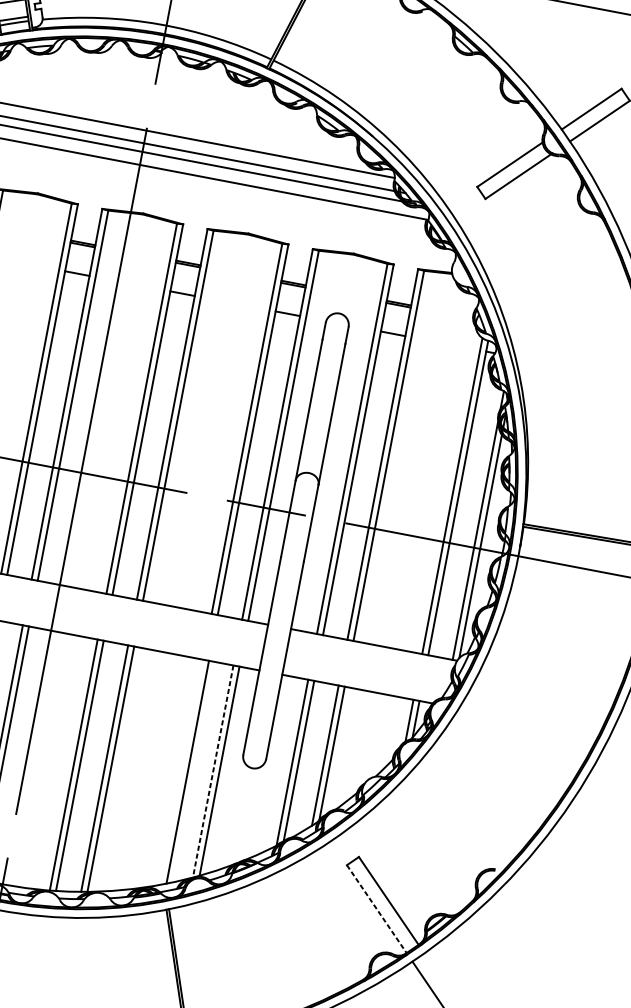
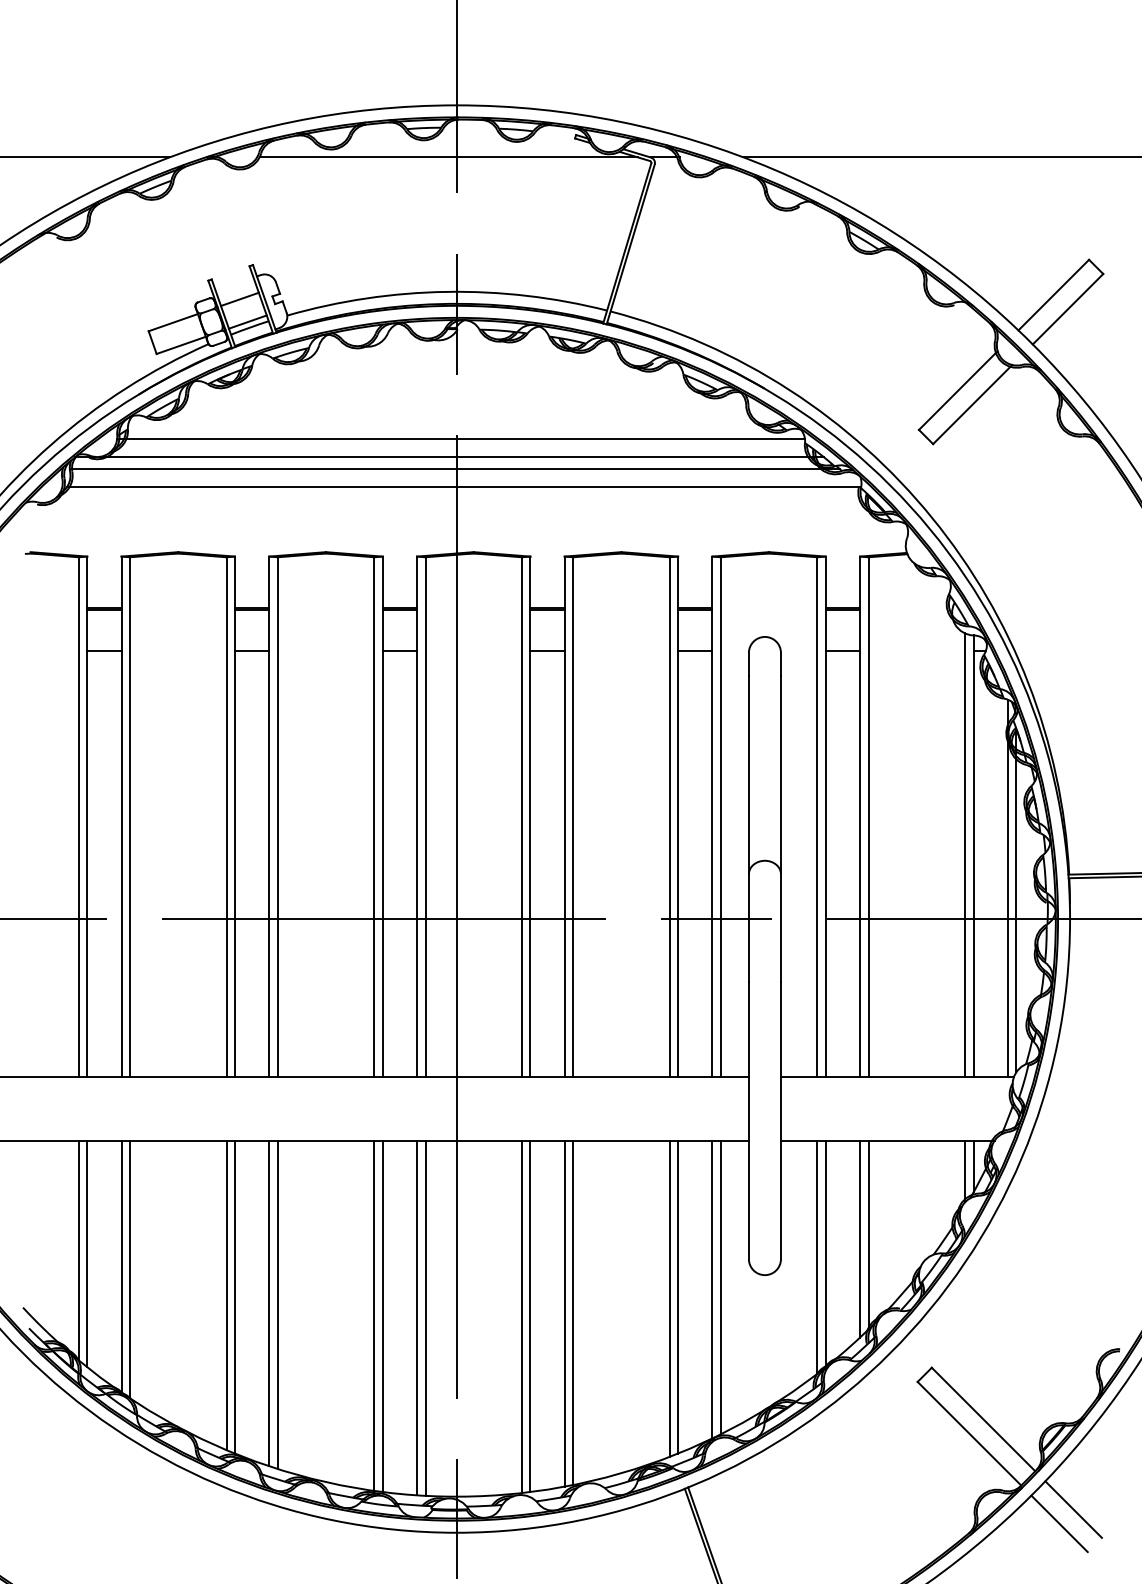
line: (213, 771) -> (712, 1289), dashed -> solid
line: (181, 772) -> (669, 1298), added
line: (376, 909) -> (969, 1434), dashed -> solid
line: (440, 977) -> (1073, 1509), added

